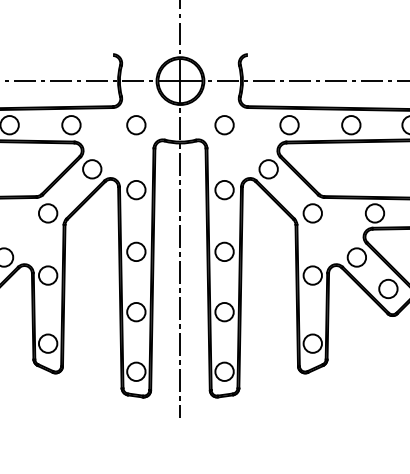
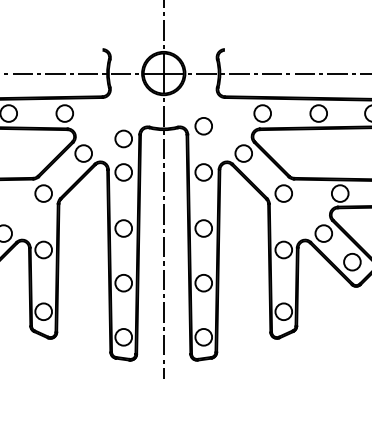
circle: (136, 125) -> (123, 139), moved
circle: (224, 125) -> (203, 126), moved

